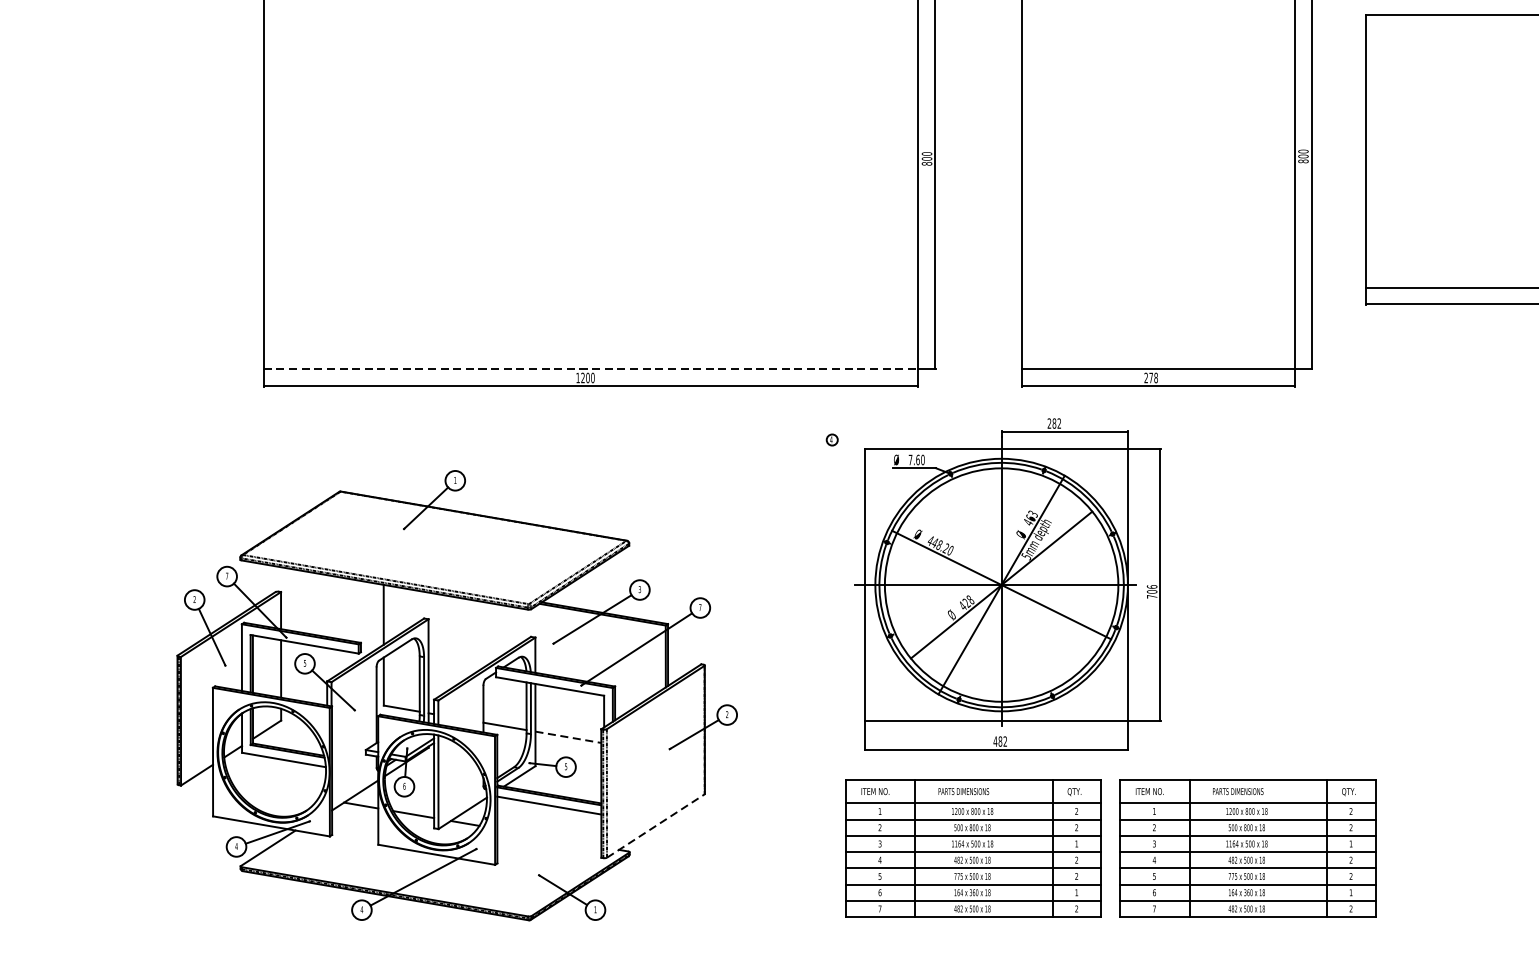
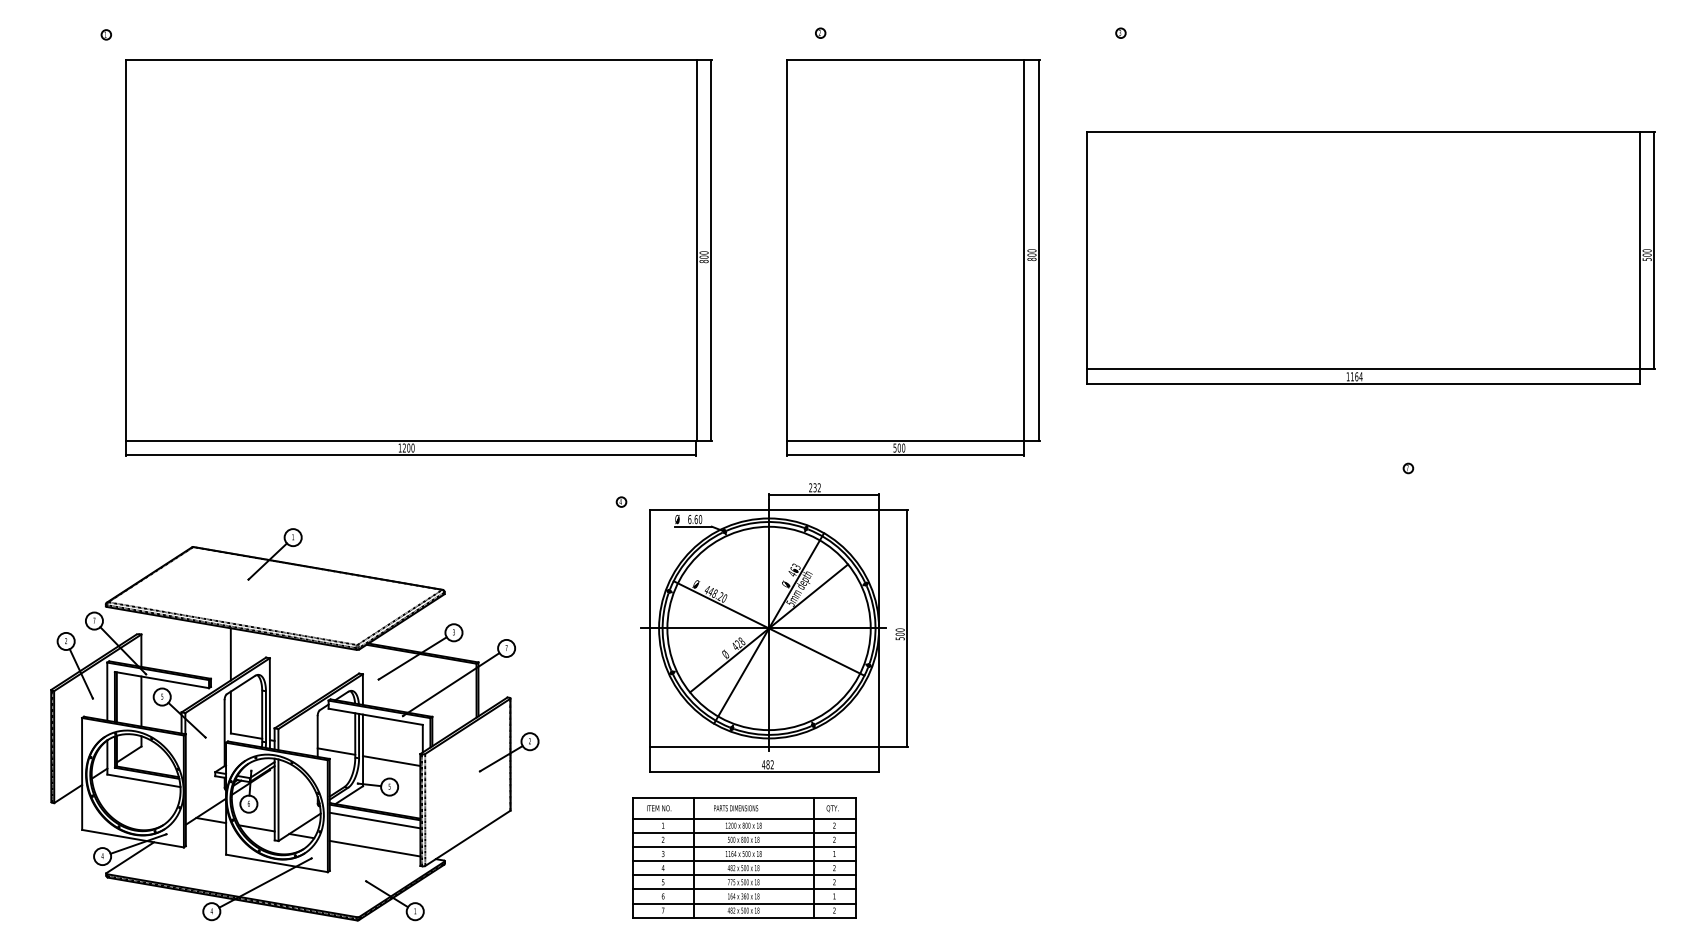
line: (591, 369) -> (411, 440), dashed -> solid
text: (1151, 377) -> (899, 447), 278 -> 500
text: (1053, 423) -> (814, 487), 282 -> 232
text: (910, 459) -> (689, 519), 7.60 -> 6.60
text: (1151, 592) -> (899, 634), 706 -> 500
line: (569, 737) -> (392, 761), dashed -> solid
line: (655, 826) -> (467, 838), dashed -> solid
line: (548, 837) -> (374, 848), added
part: (1247, 848) -> (983, 857), removed

